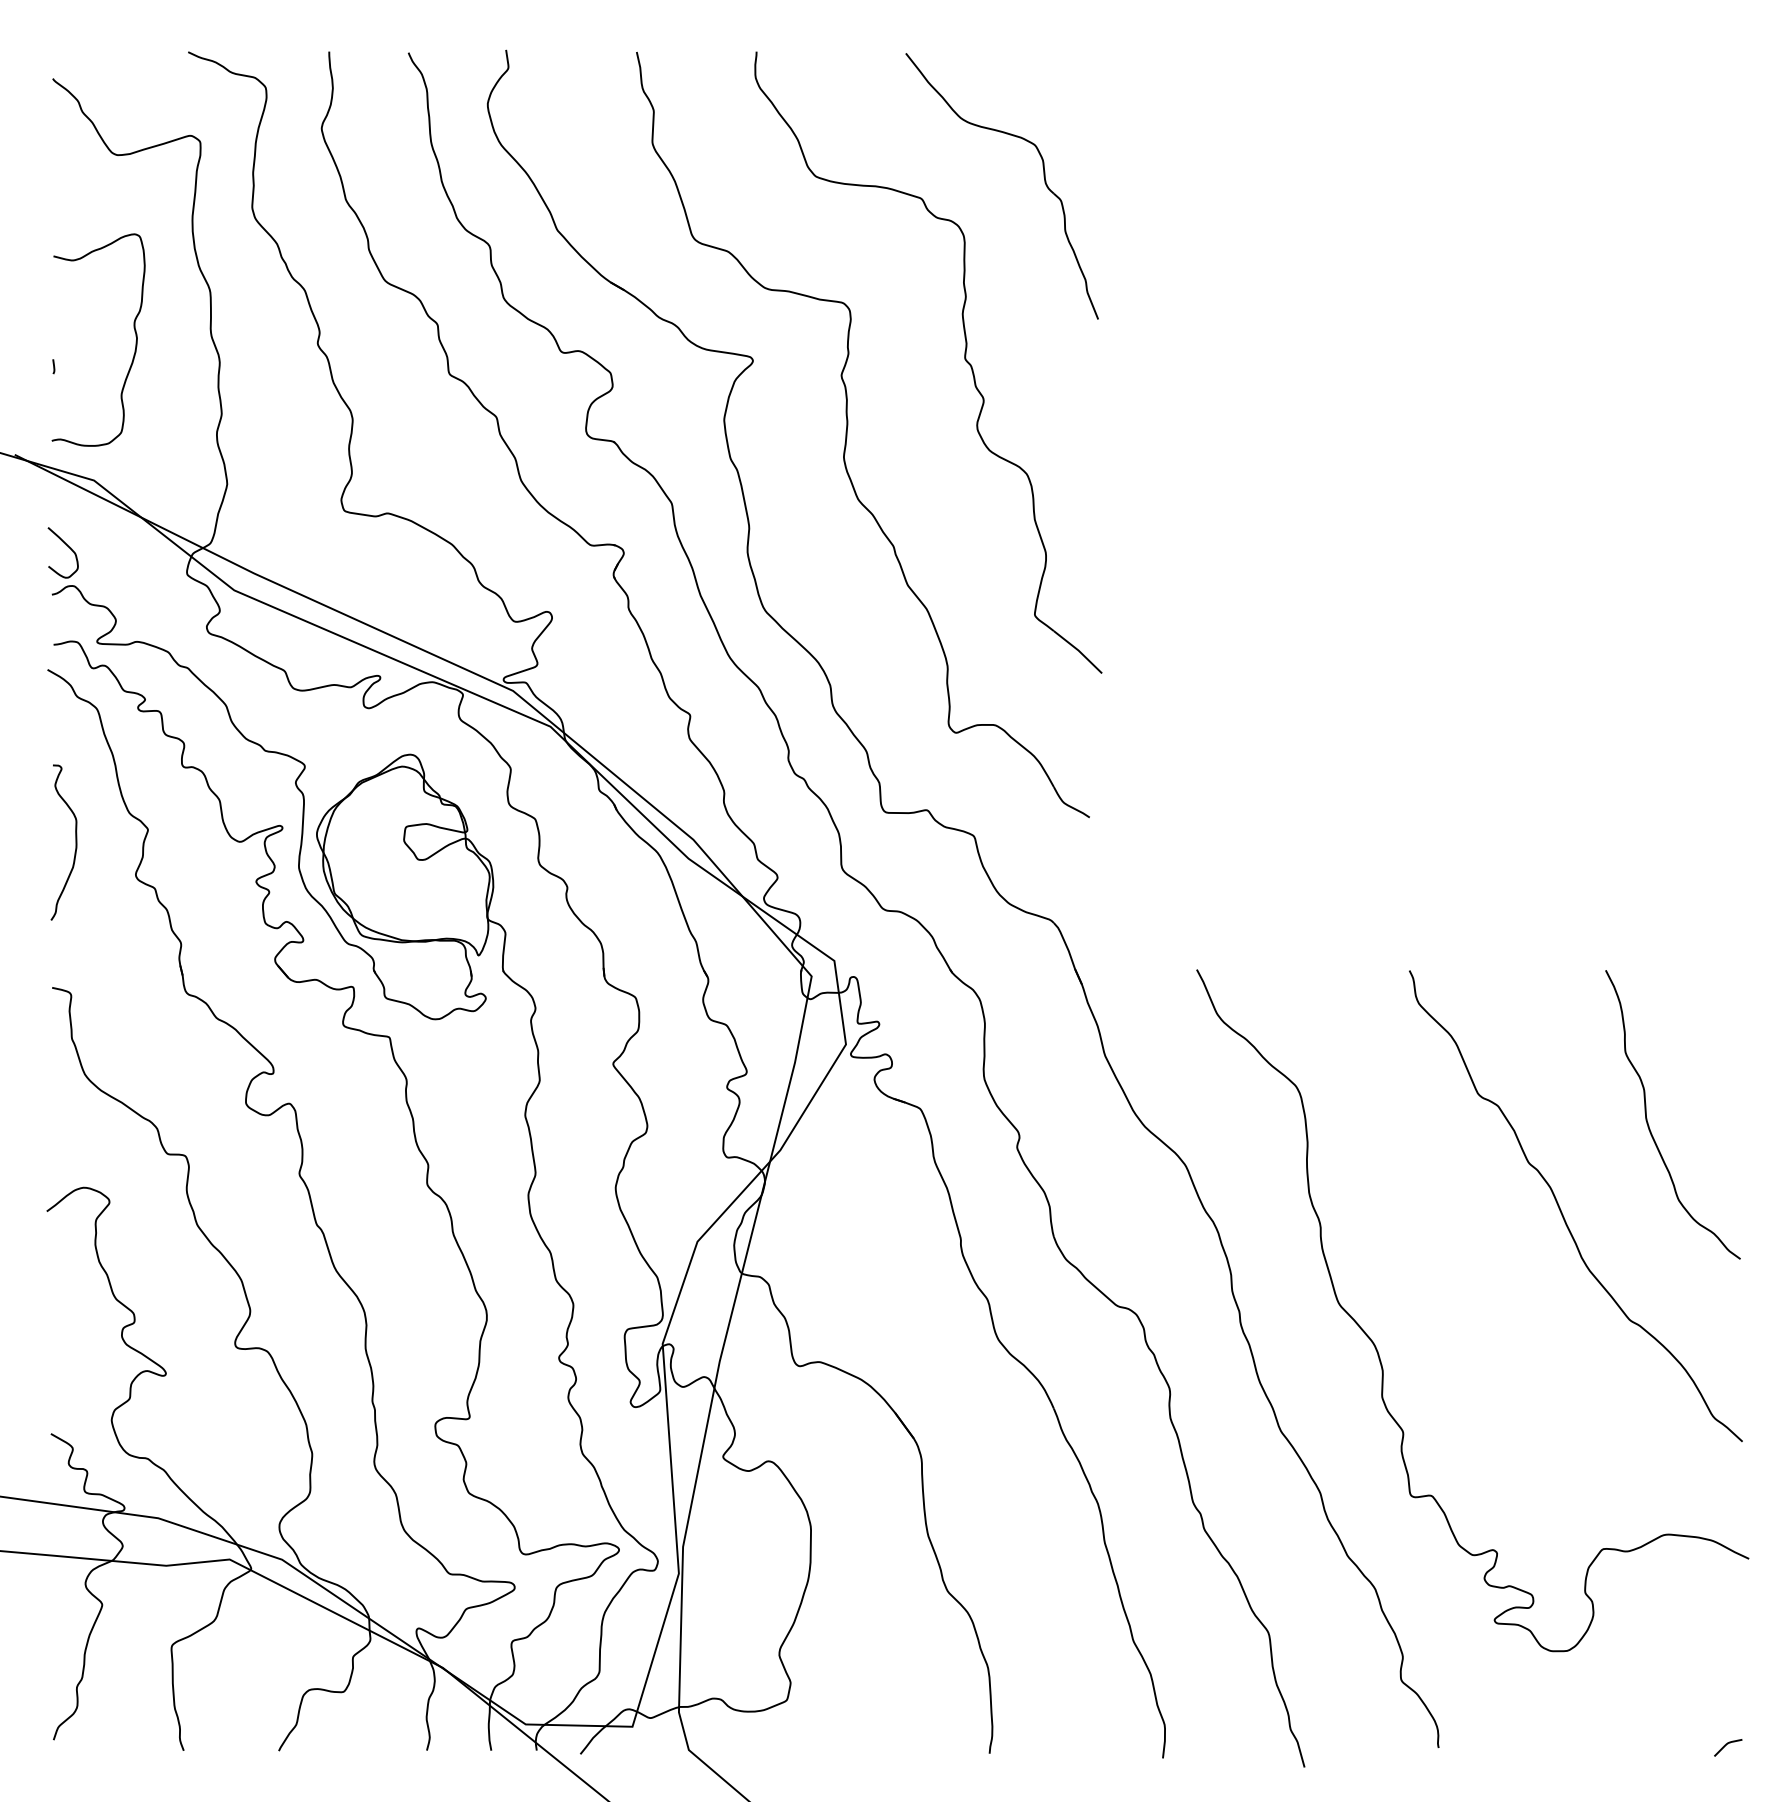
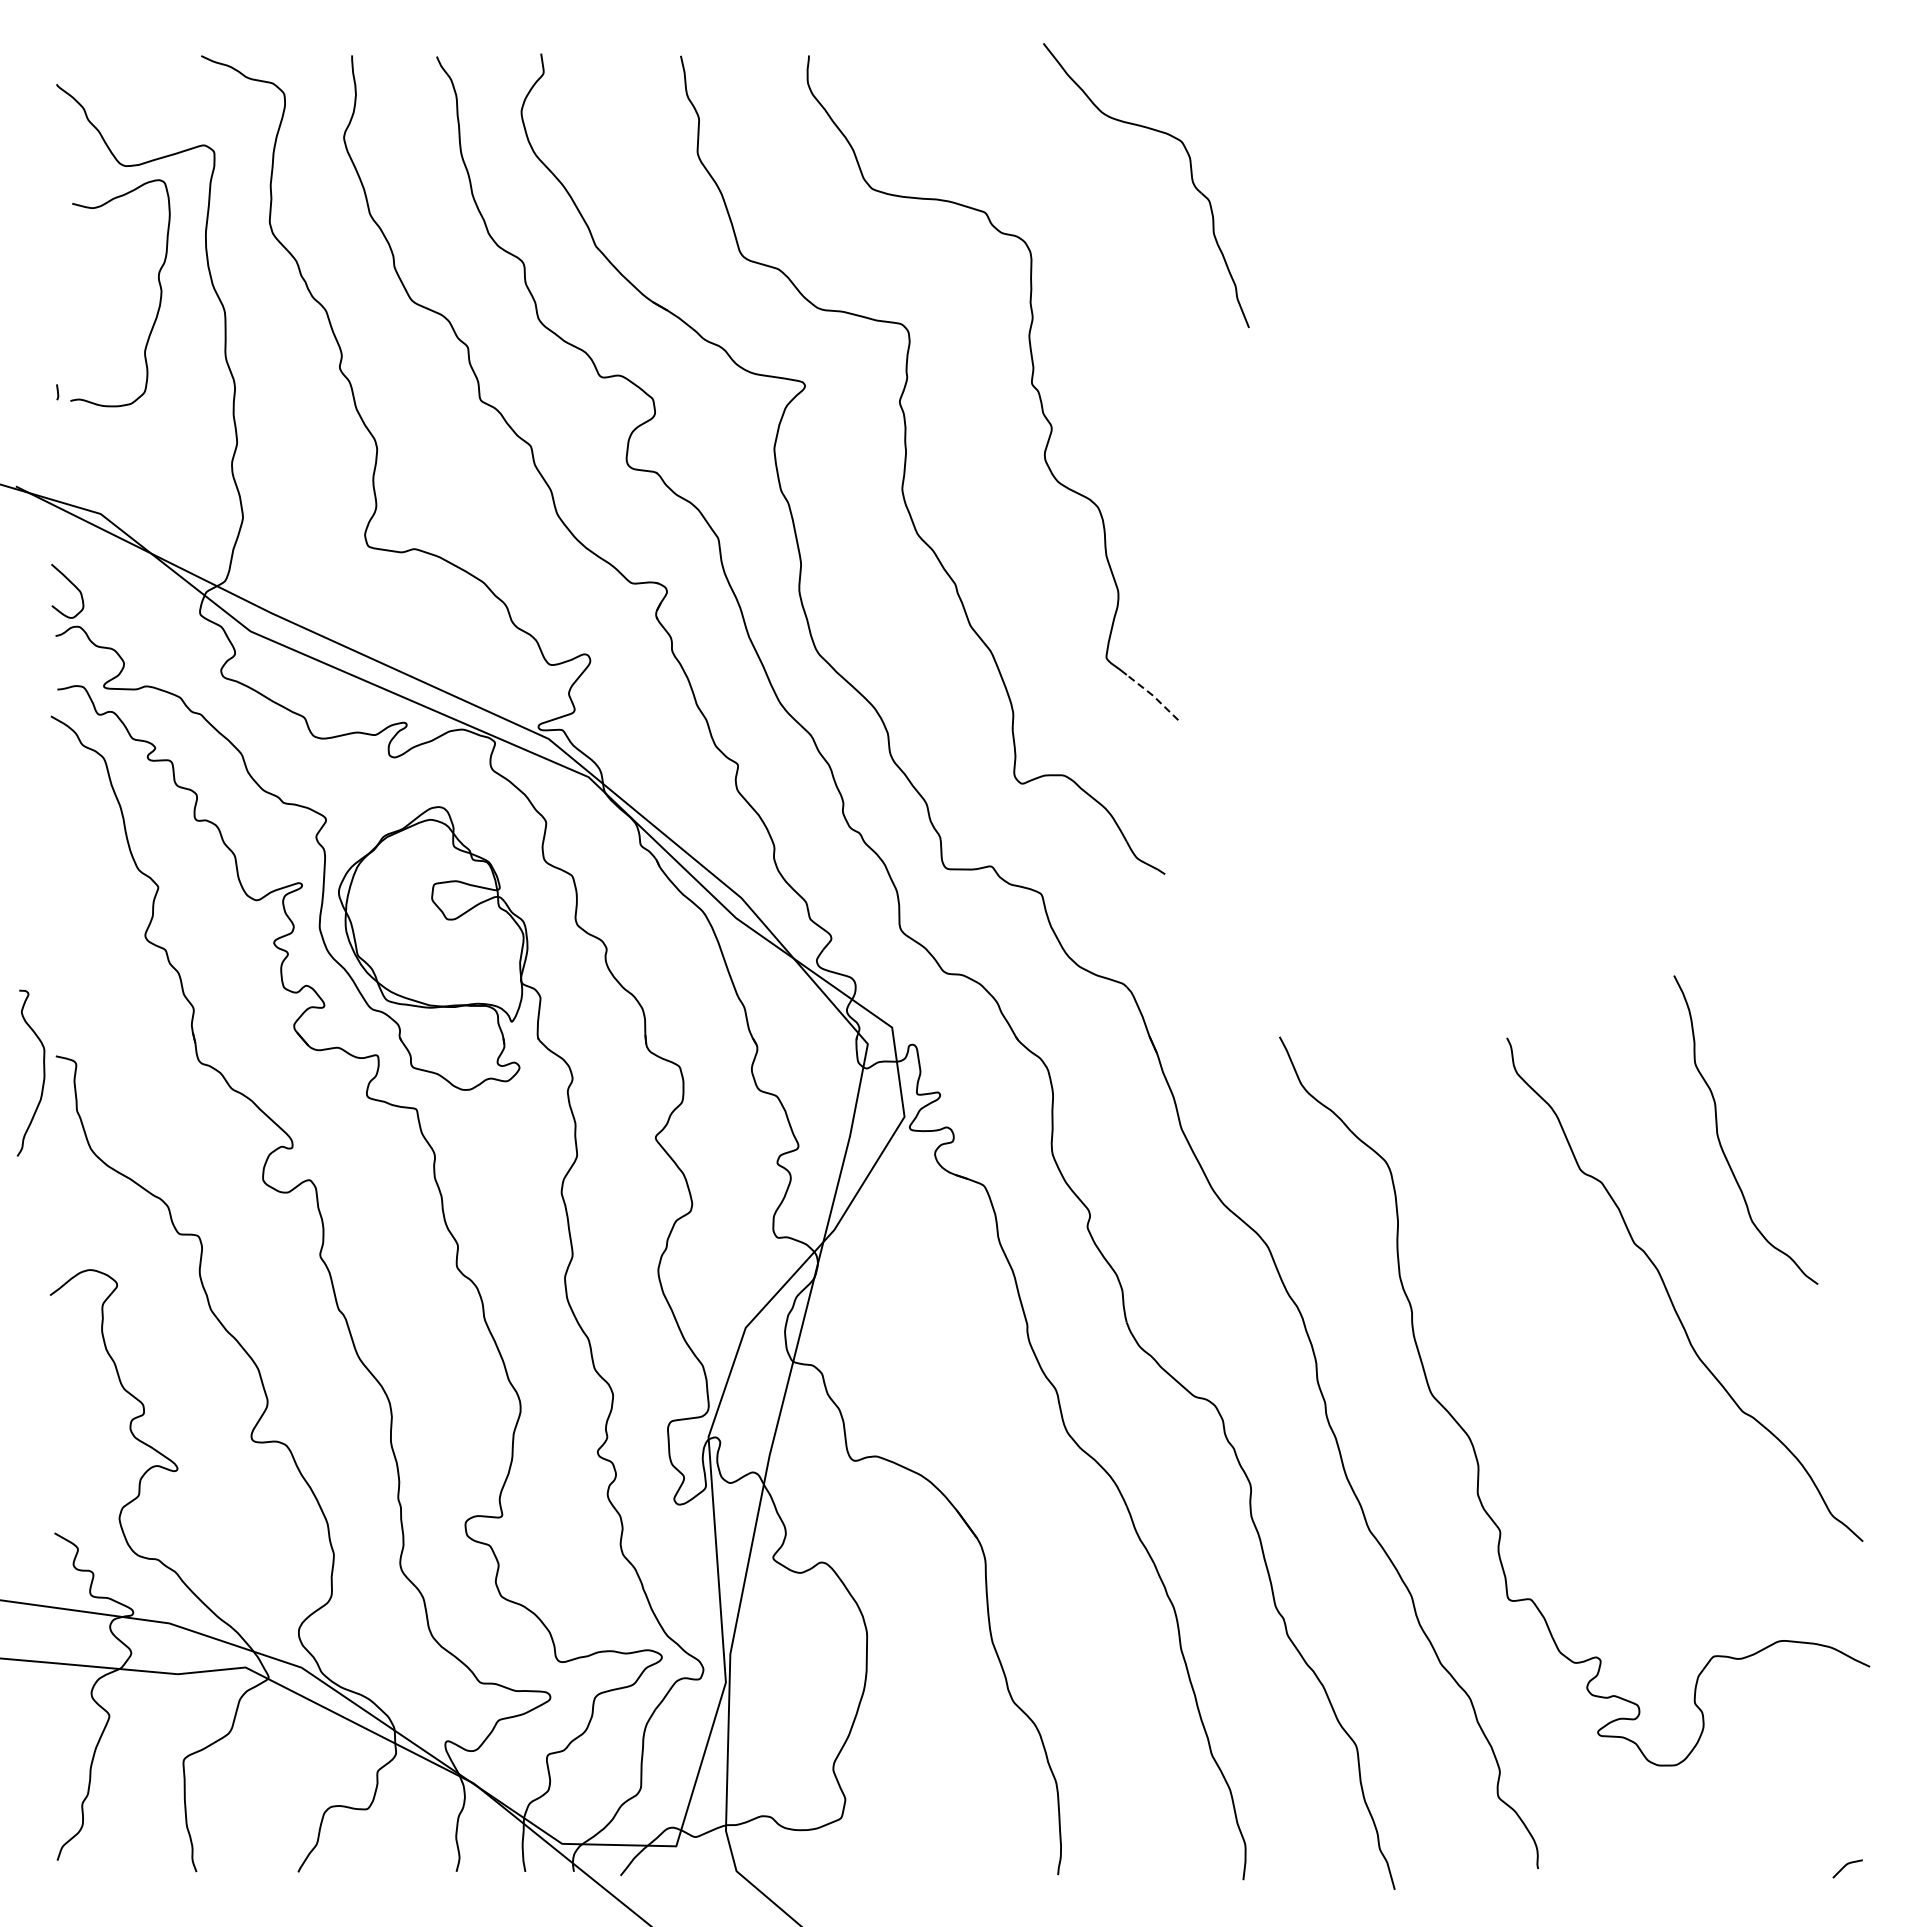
part: (1043, 177) -> (1190, 176), moved
curve: (133, 328) -> (157, 280), moved
line: (1078, 650) -> (1153, 695), solid -> dashed
curve: (75, 842) -> (43, 1073), moved
curve: (1648, 1122) -> (1719, 1138), moved

